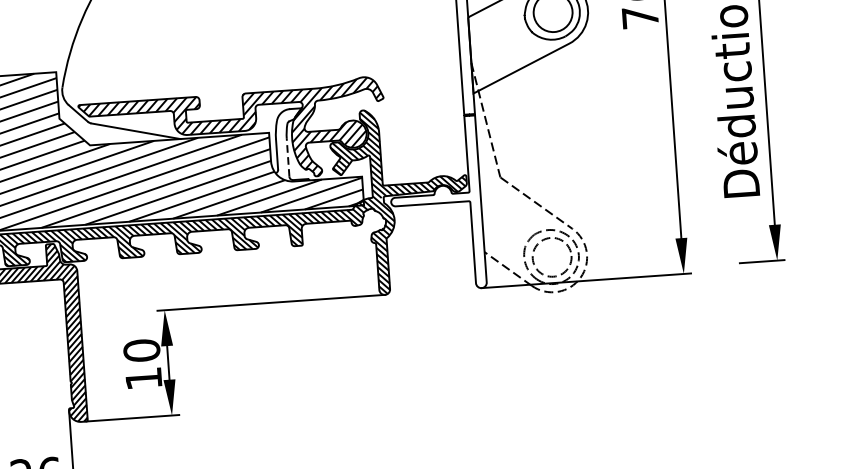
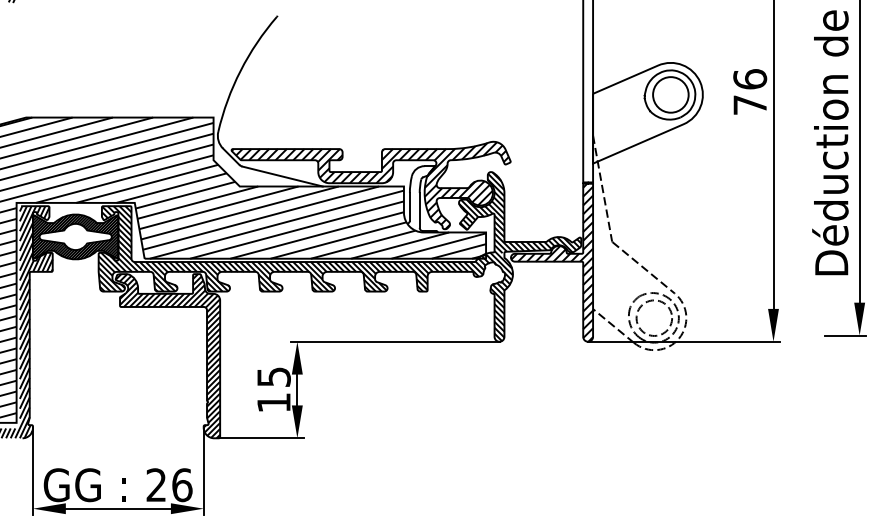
line: (287, 156) -> (419, 209), dashed -> solid
hatch: (436, 204) -> (552, 262), added
text: (141, 351) -> (273, 377), 10 -> 15

